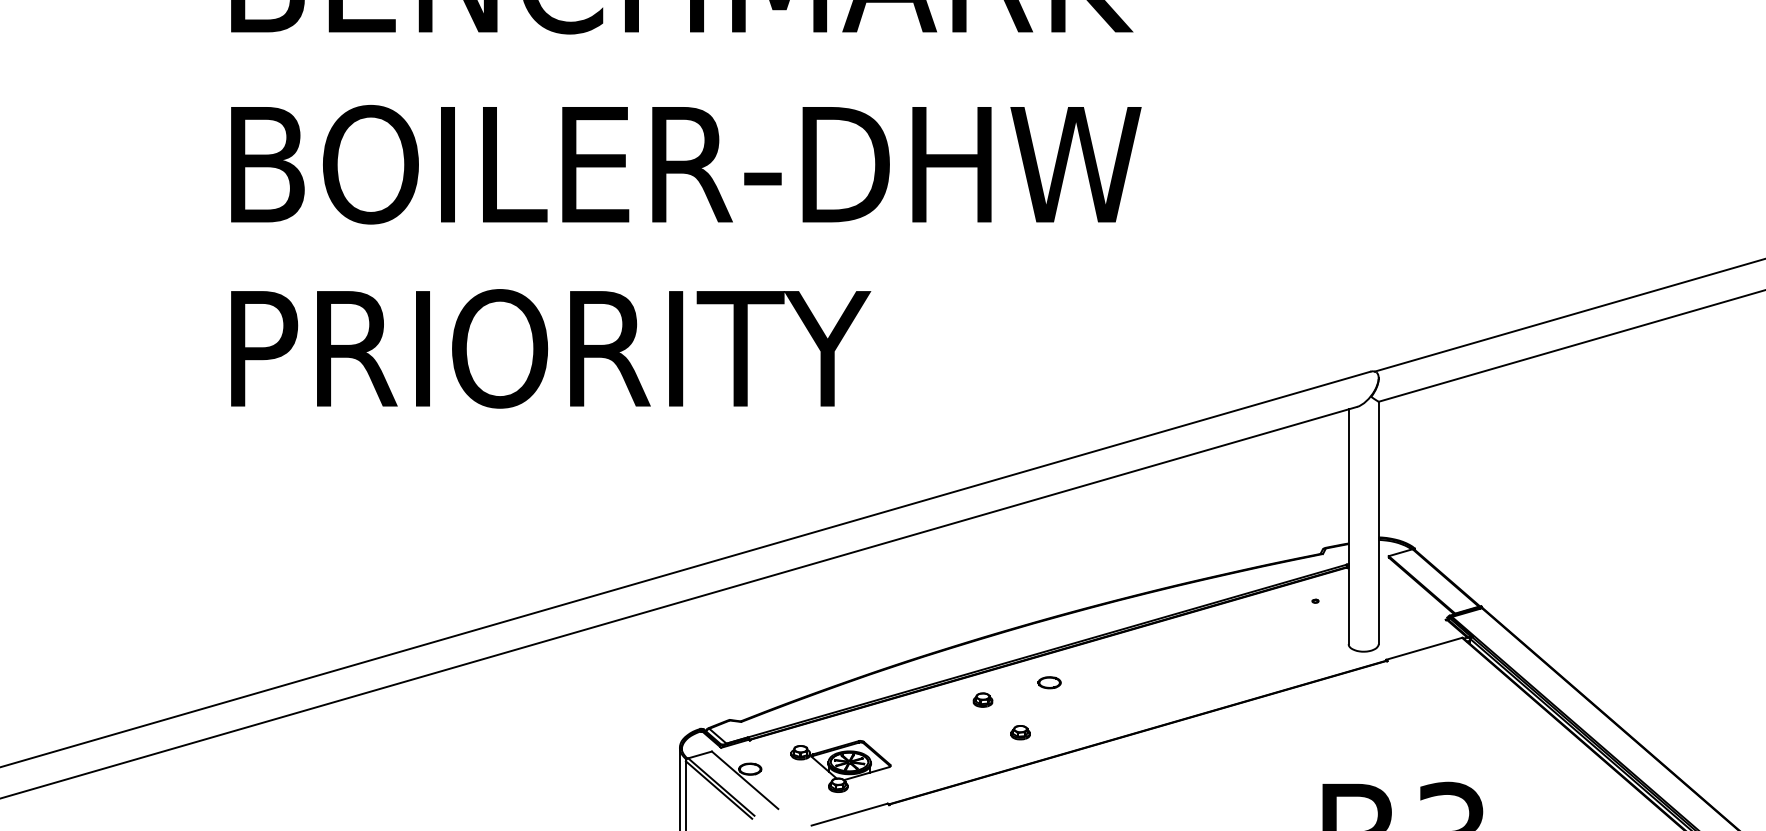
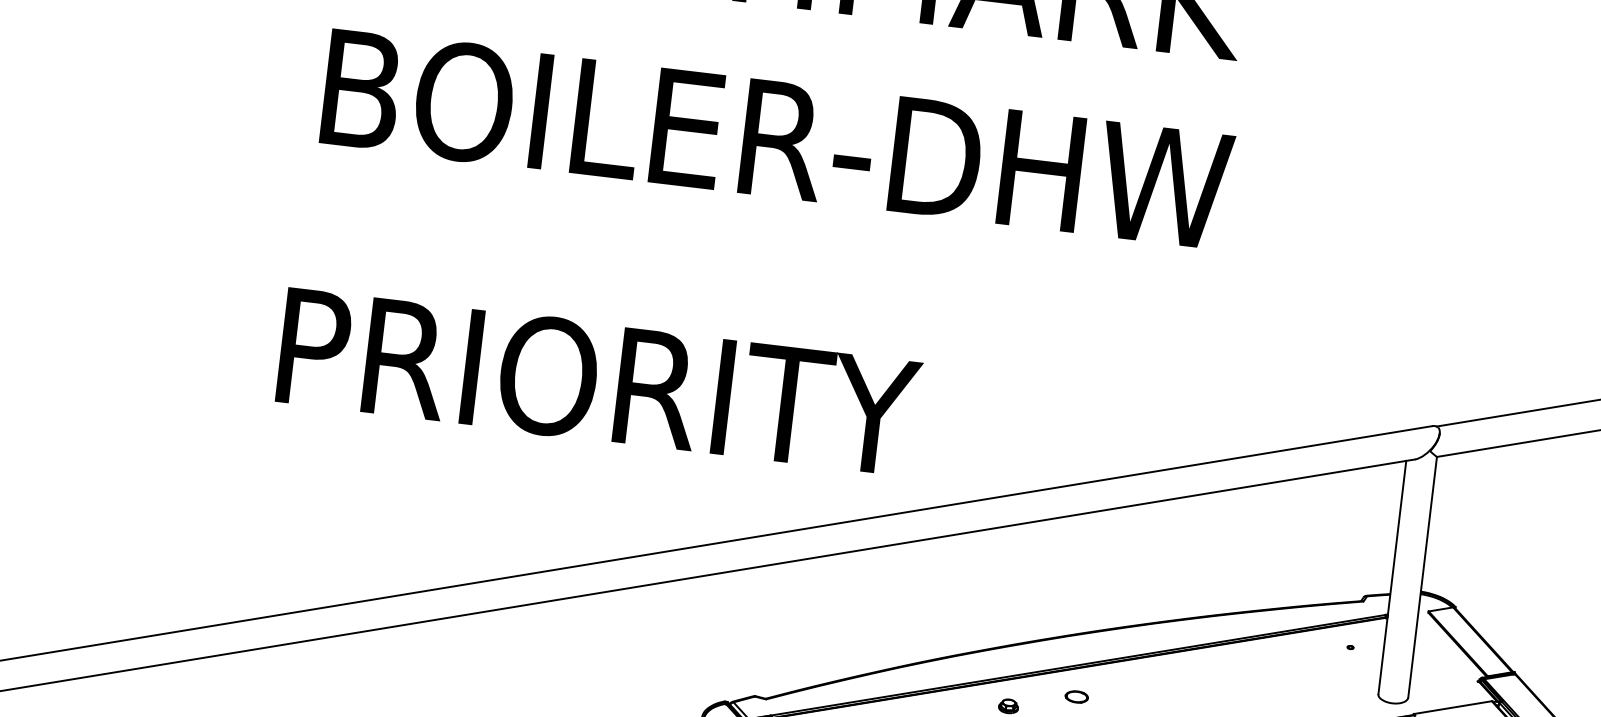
text: (551, 348) -> (599, 382), moved

